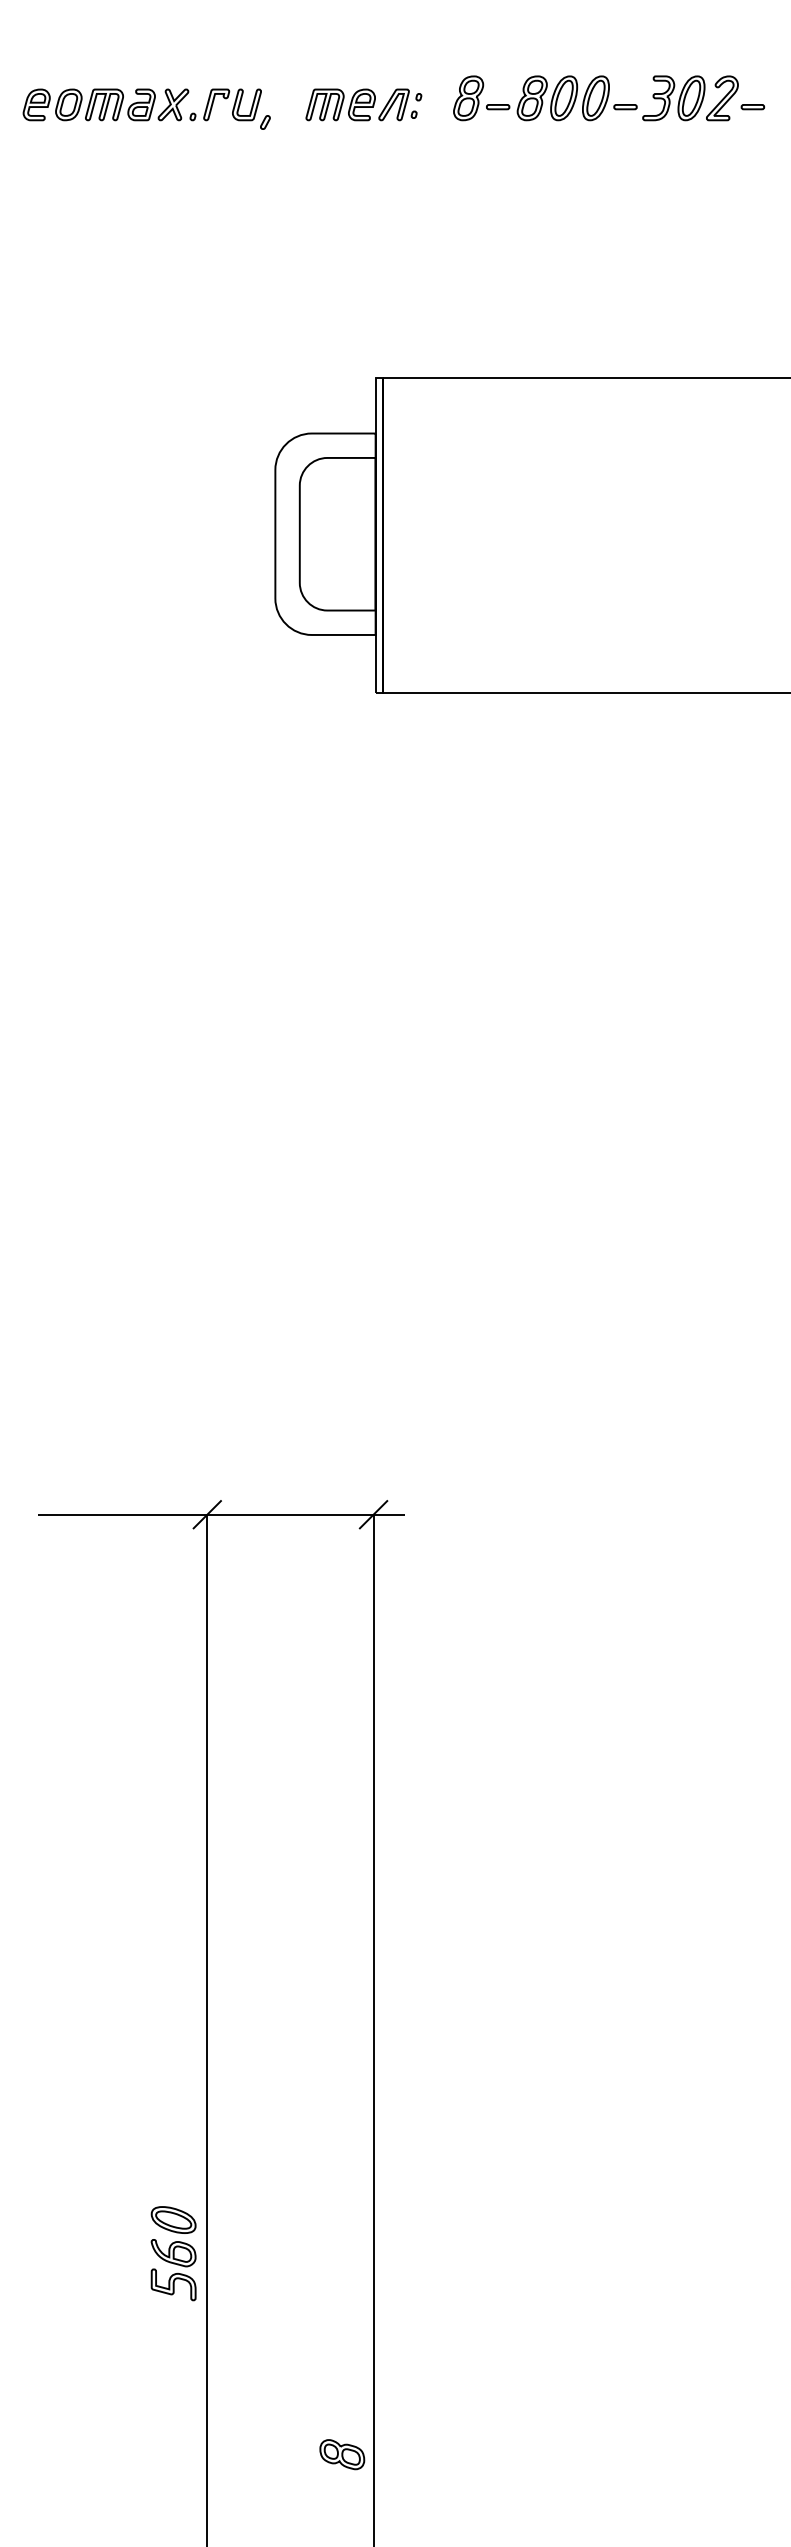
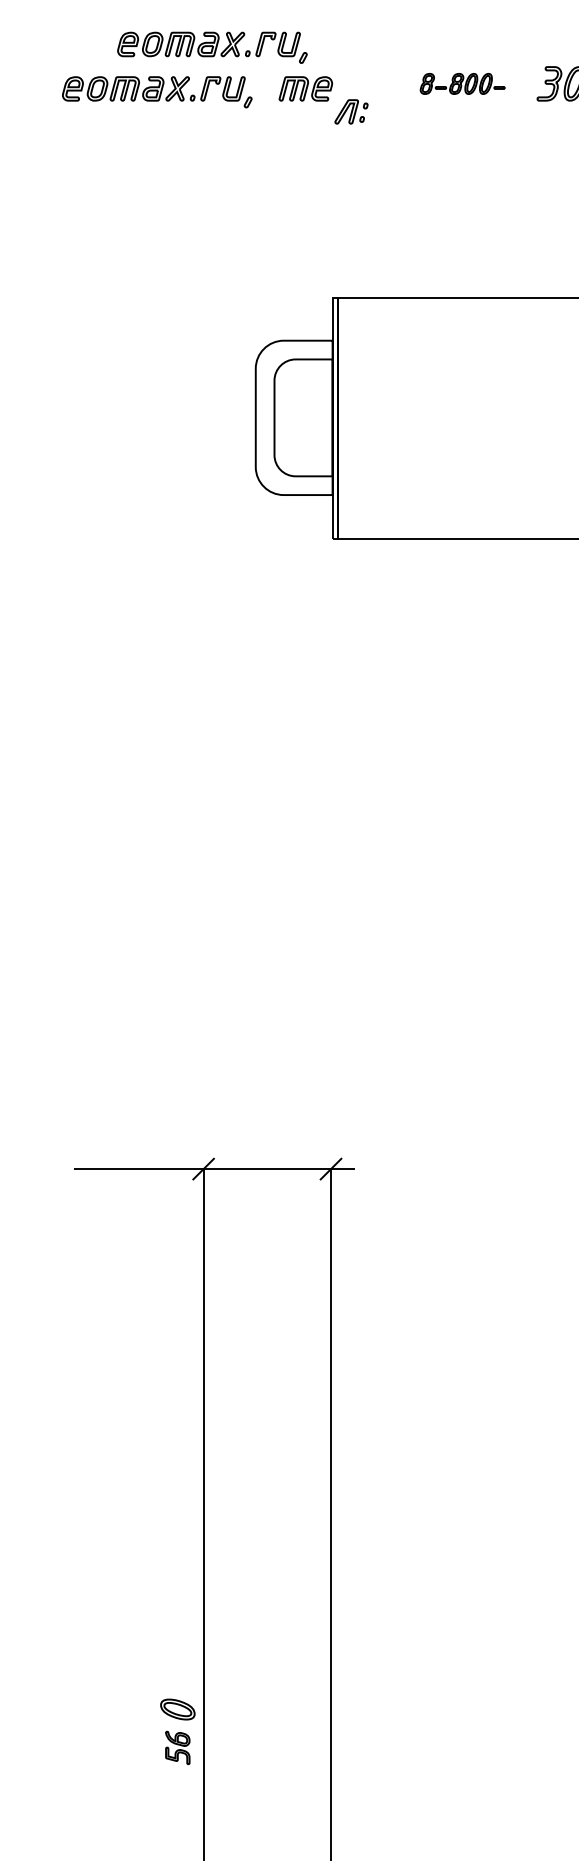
part: (218, 50) -> (212, 47), added
part: (545, 98) -> (462, 84), size x0.6
part: (400, 104) -> (351, 111), moved
part: (173, 2270) -> (177, 1748), size x0.7

